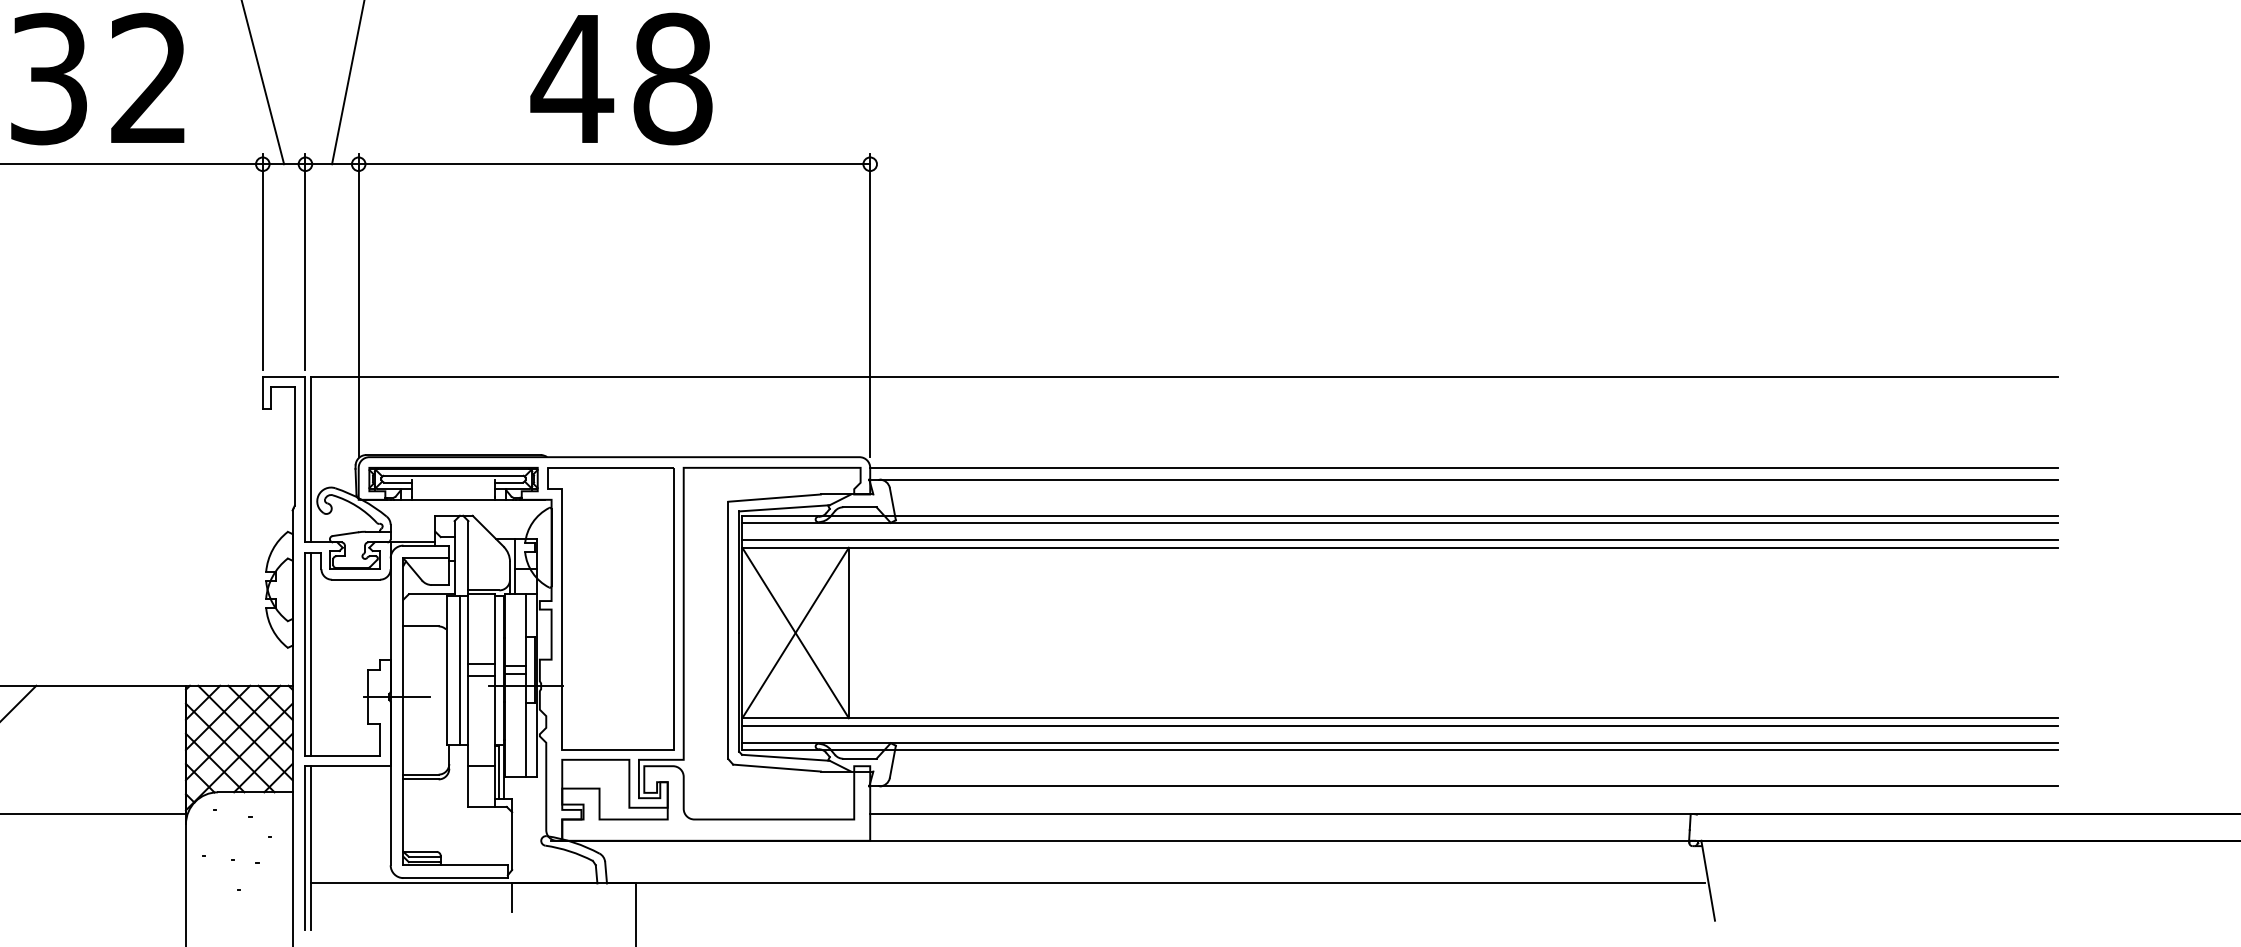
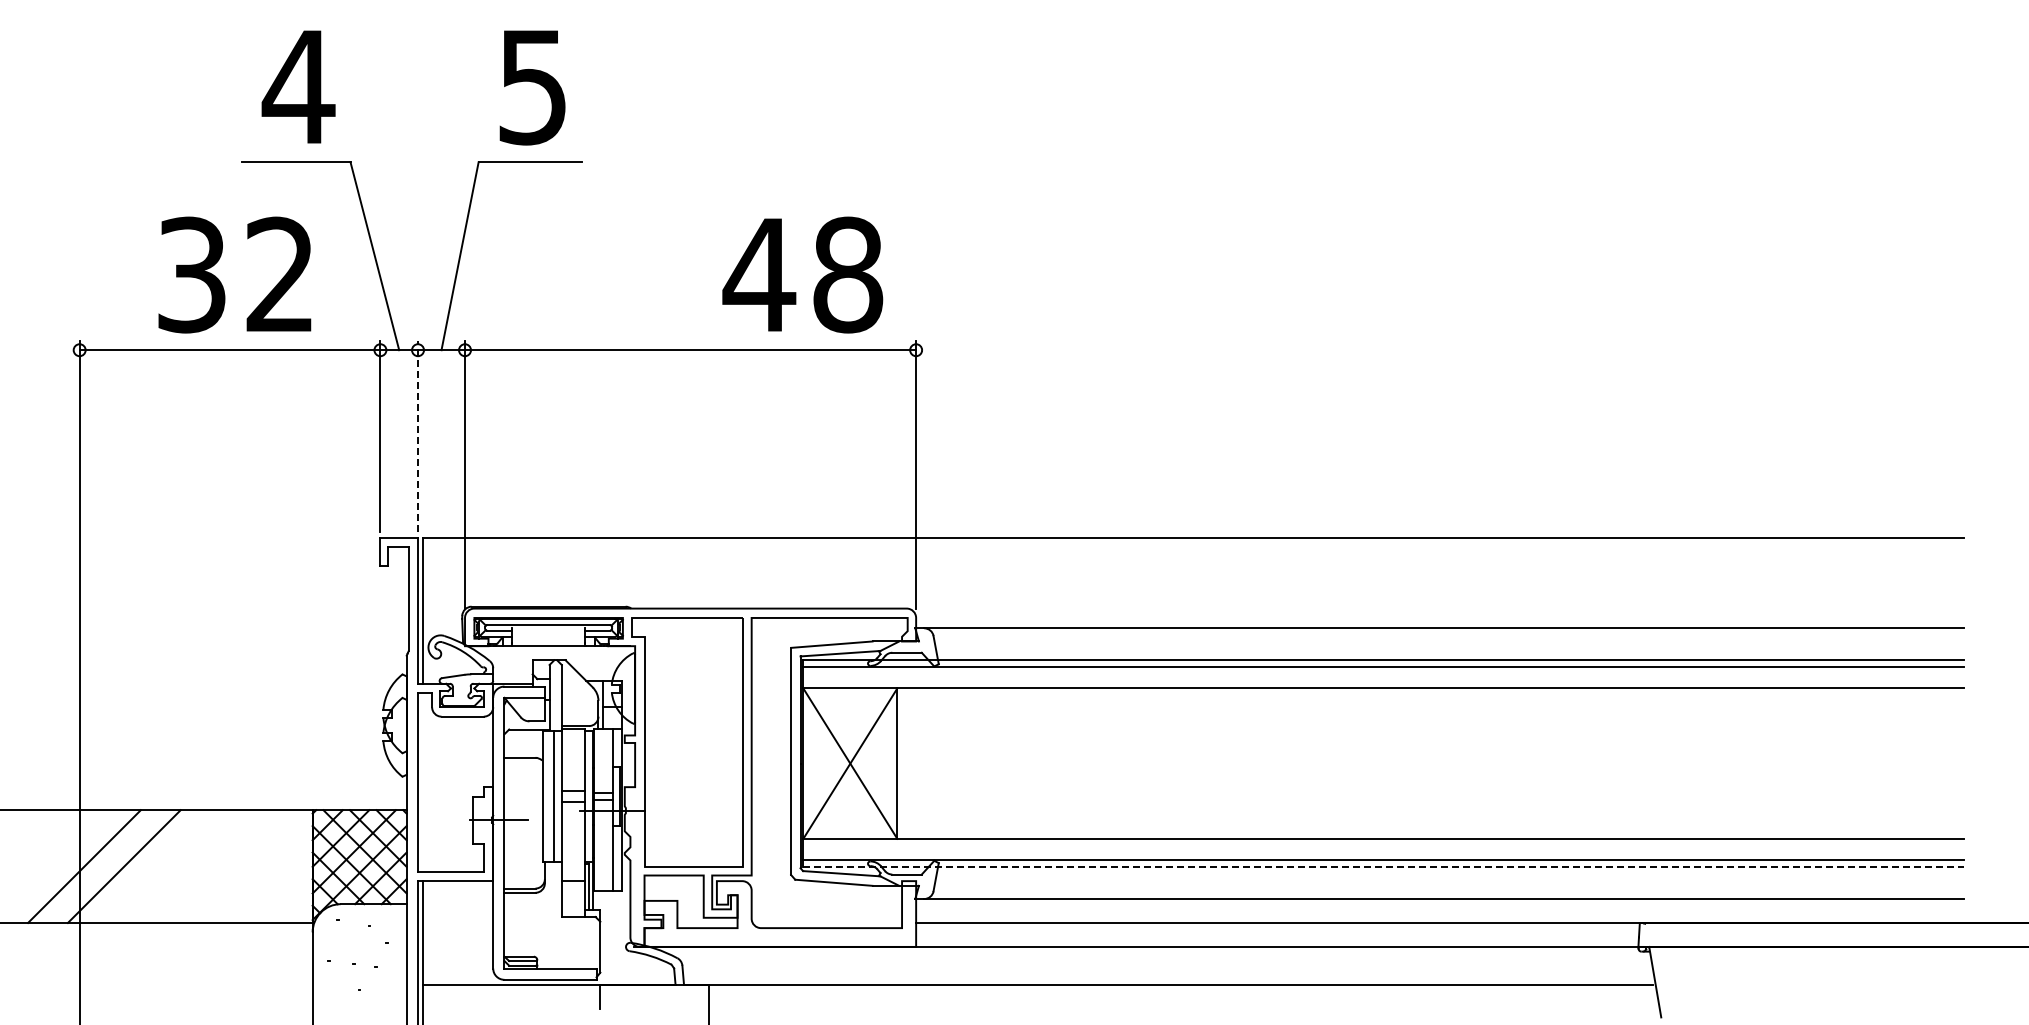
text: (621, 78) -> (802, 274), moved
line: (305, 260) -> (418, 435), solid -> dashed
line: (1464, 467) -> (1440, 617), removed
line: (1400, 539) -> (1383, 681), removed
line: (310, 654) -> (422, 782), removed
line: (1400, 725) -> (1383, 845), removed
line: (1401, 750) -> (1384, 867), solid -> dashed

